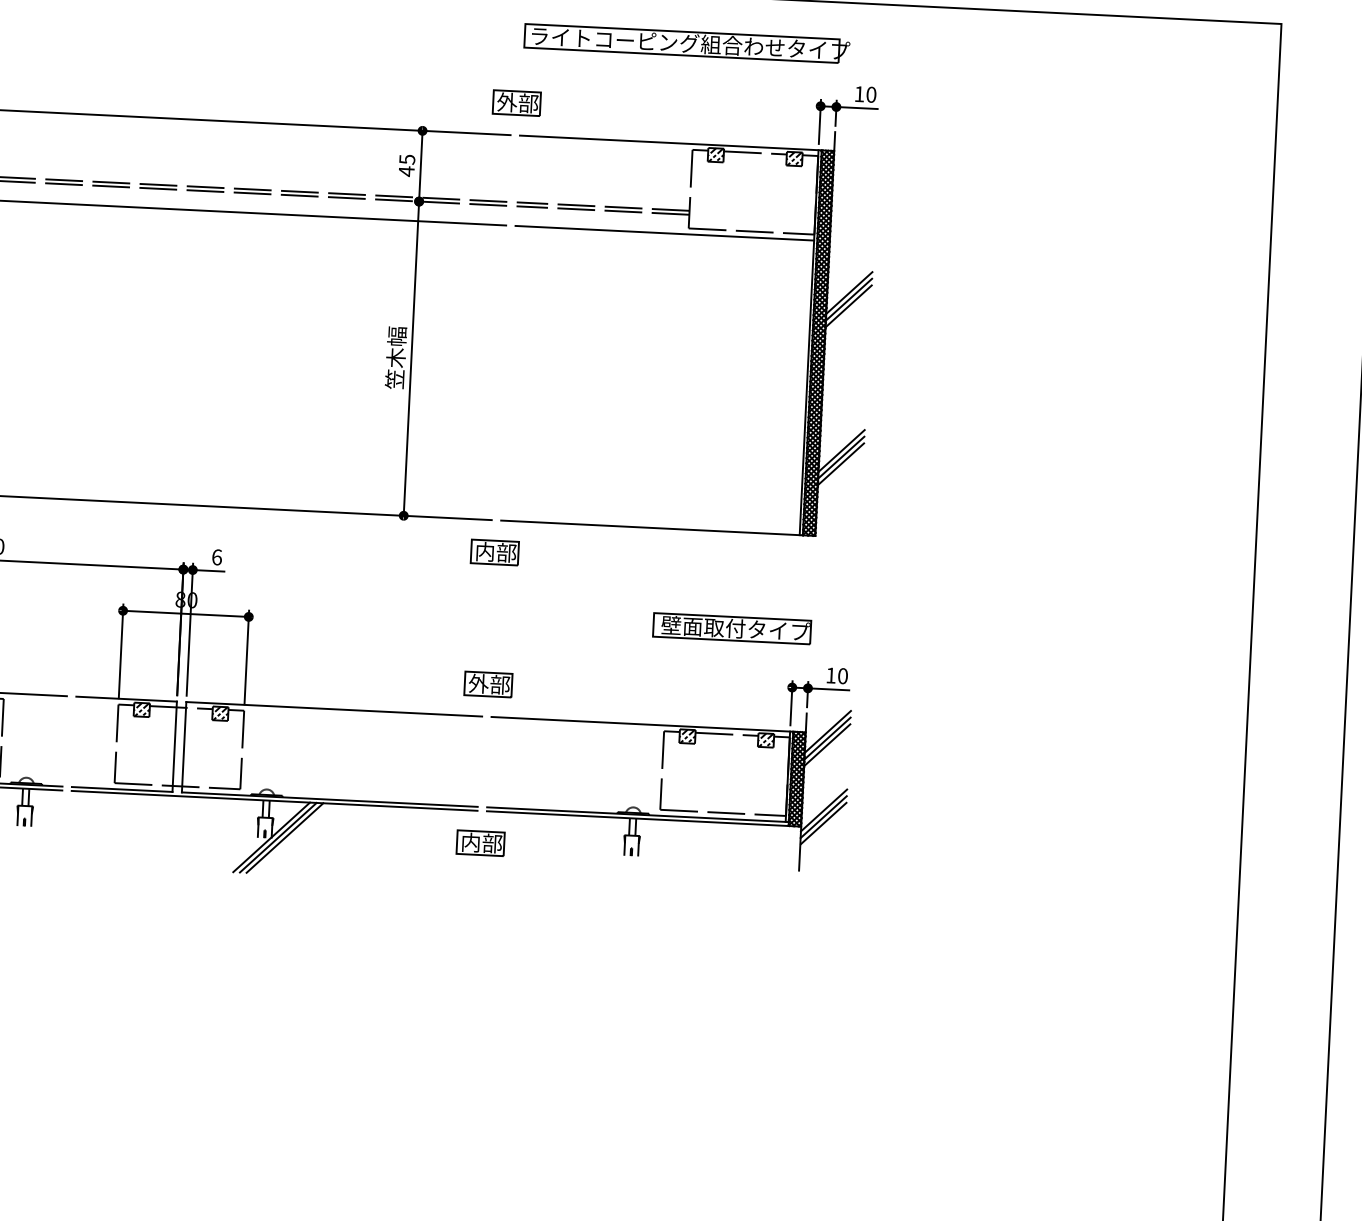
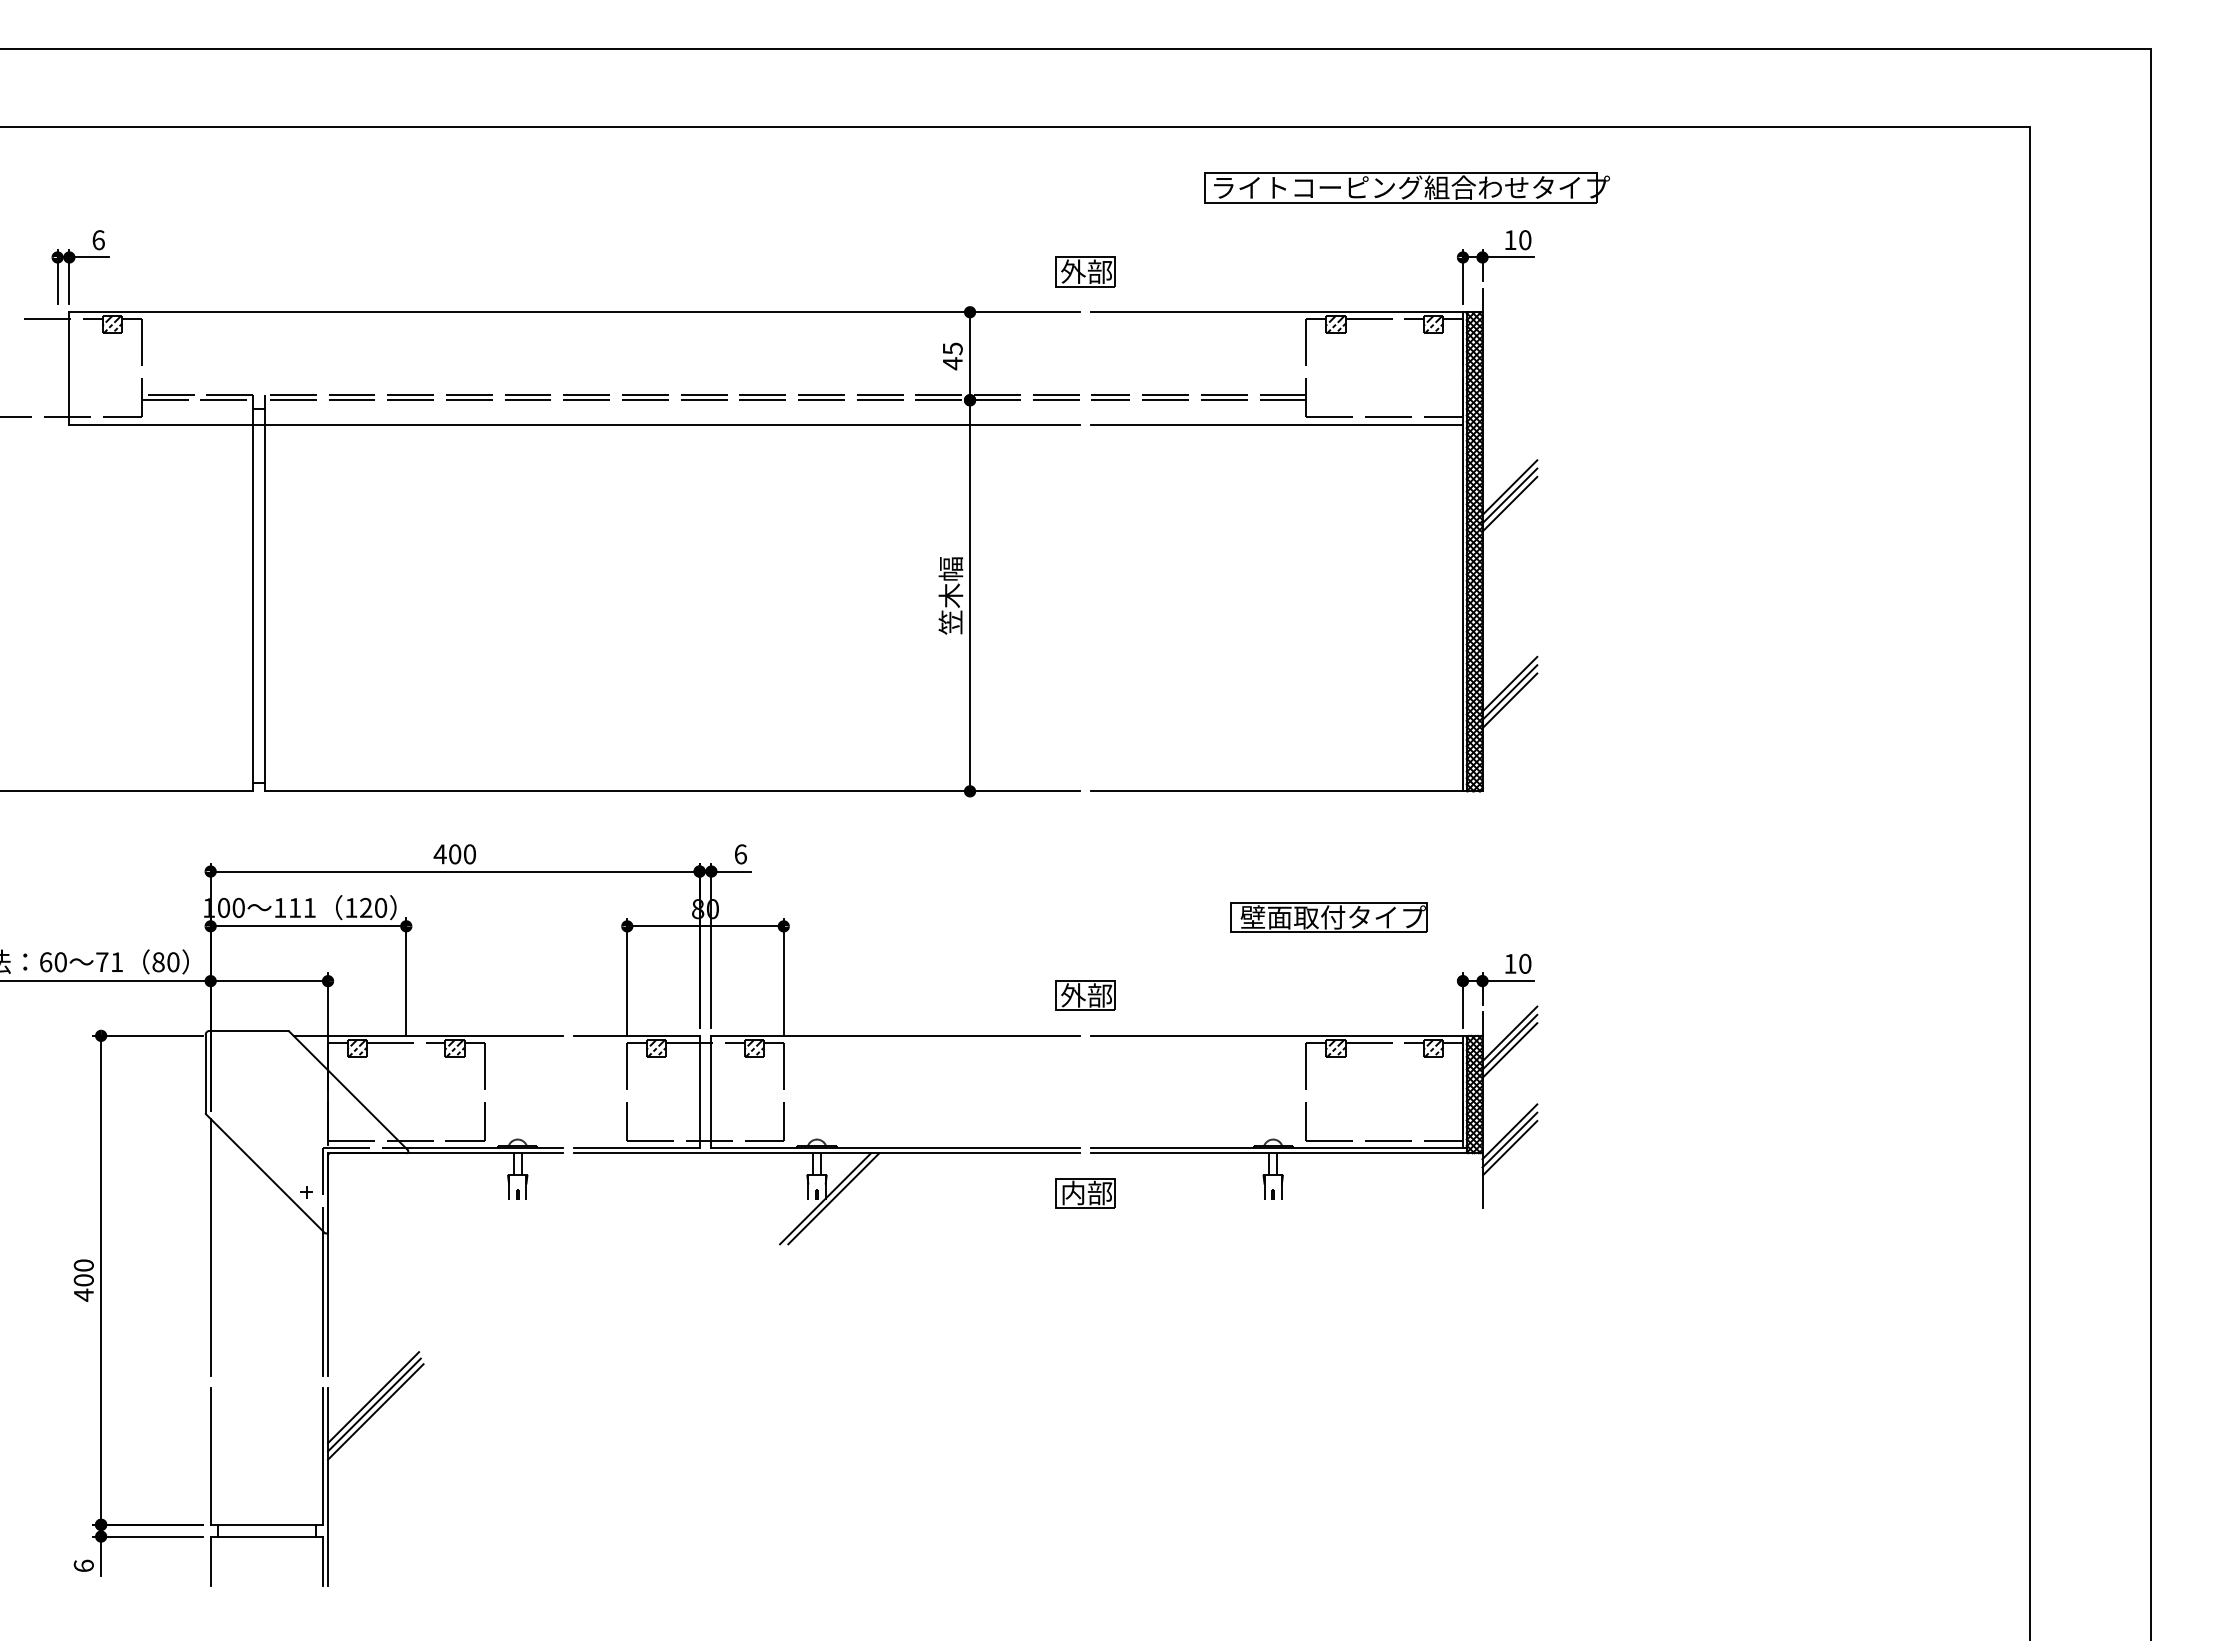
part: (687, 43) -> (1407, 187), moved
part: (494, 552) -> (1085, 831), removed
part: (731, 628) -> (1328, 917), moved
line: (284, 837) -> (841, 1198), removed

